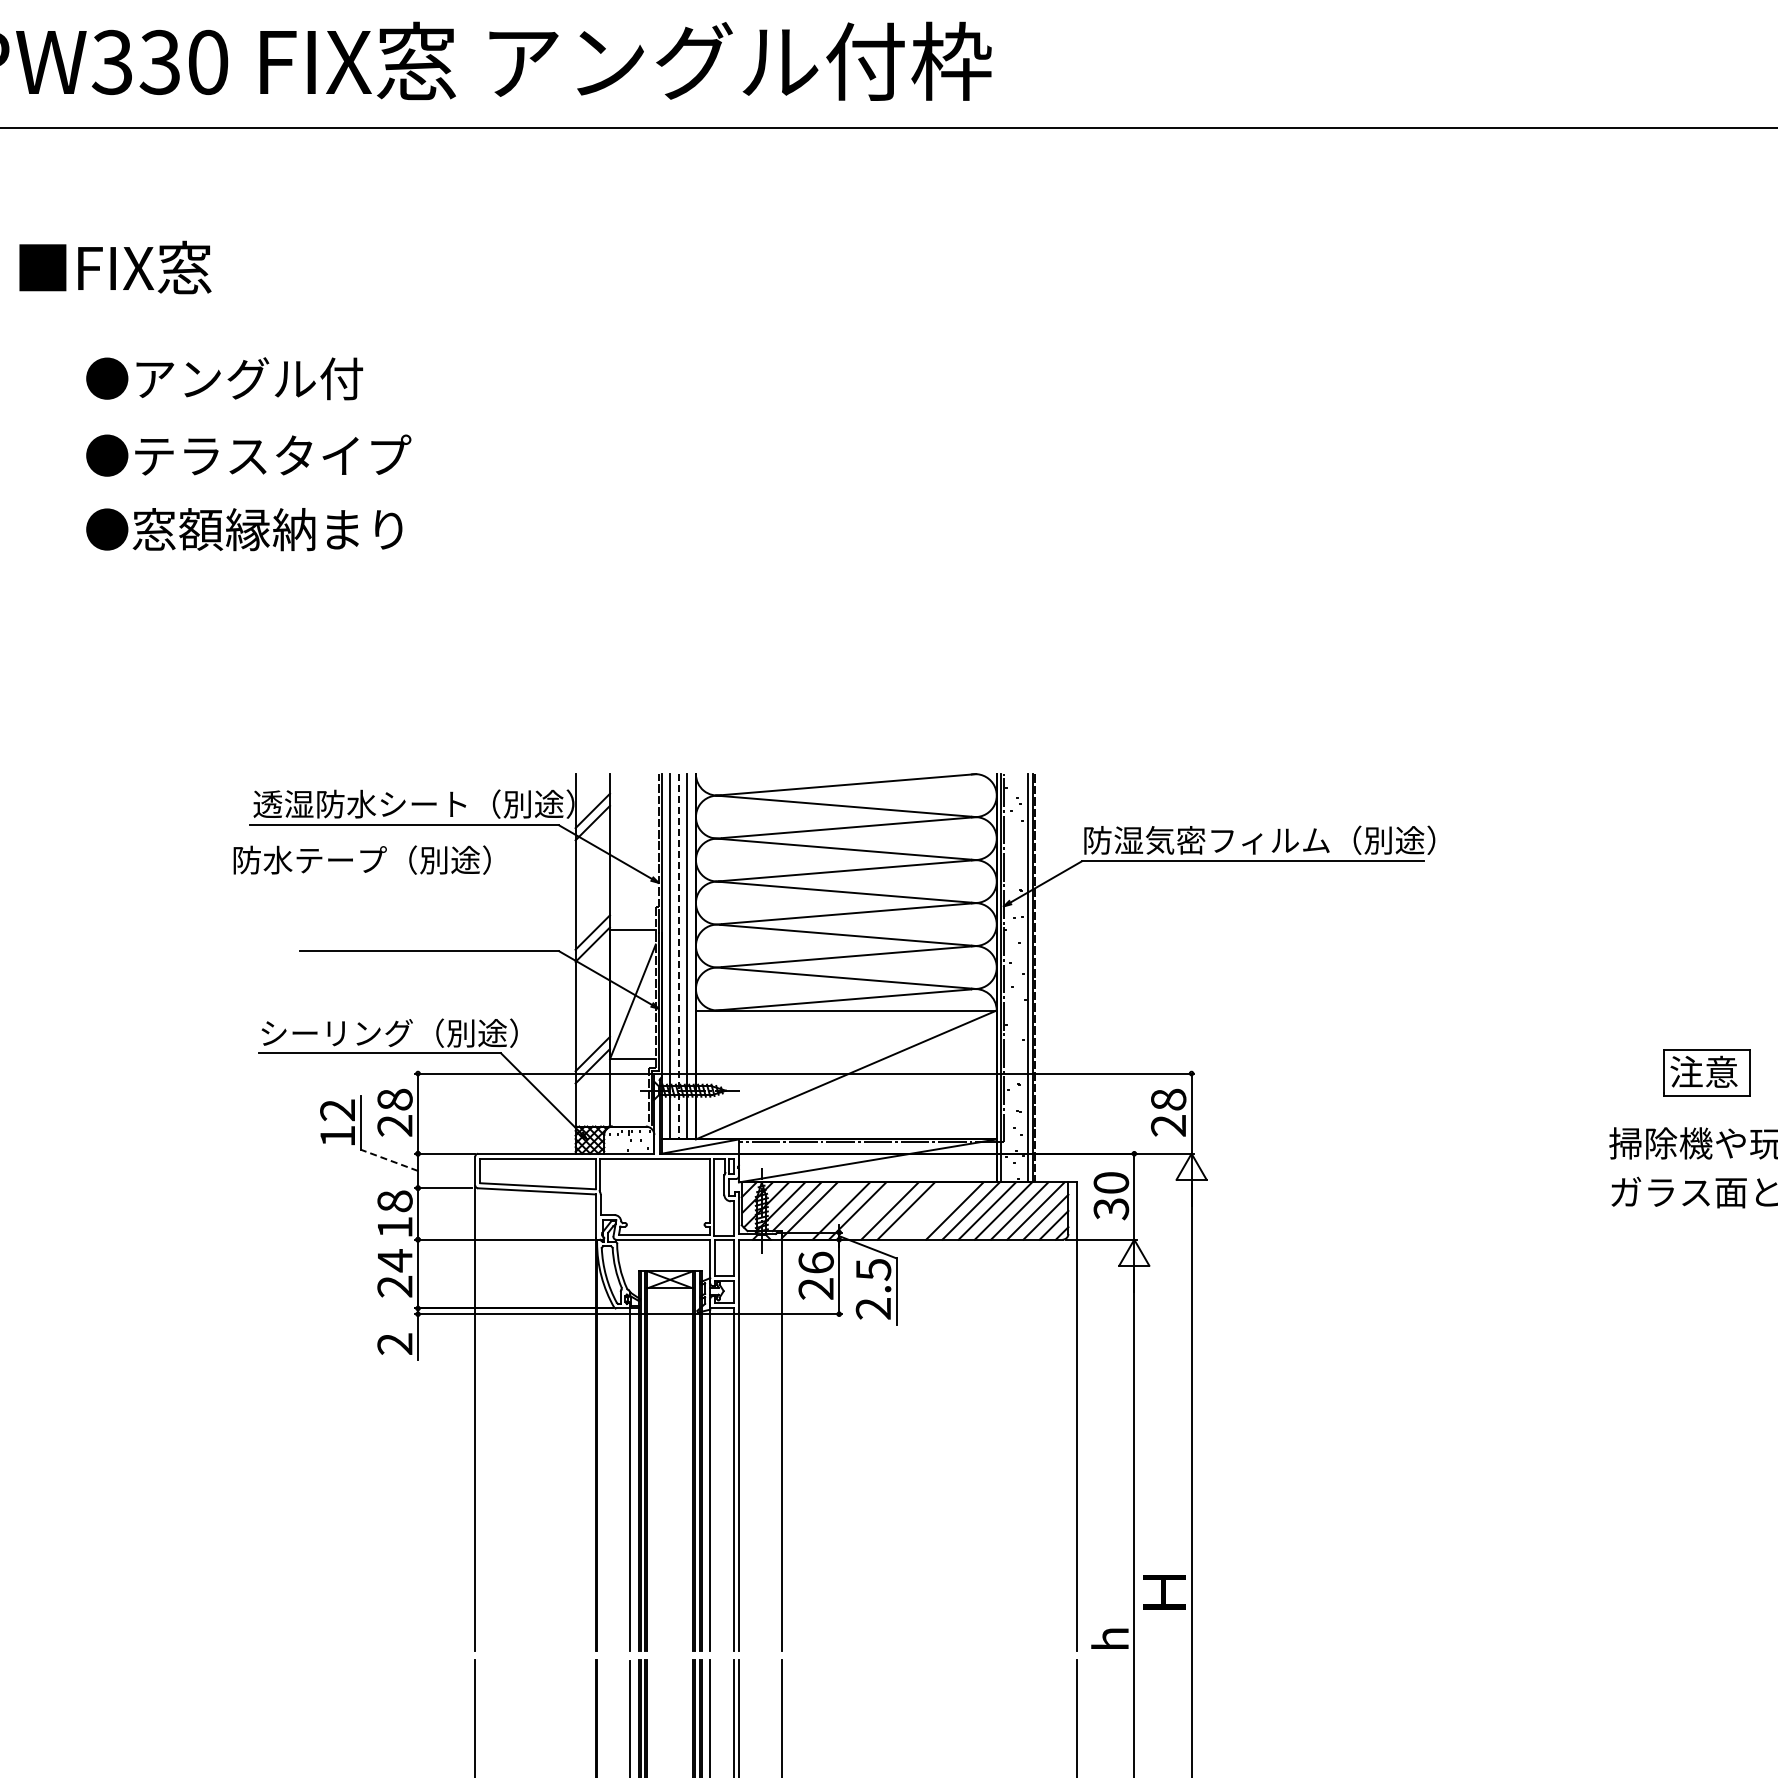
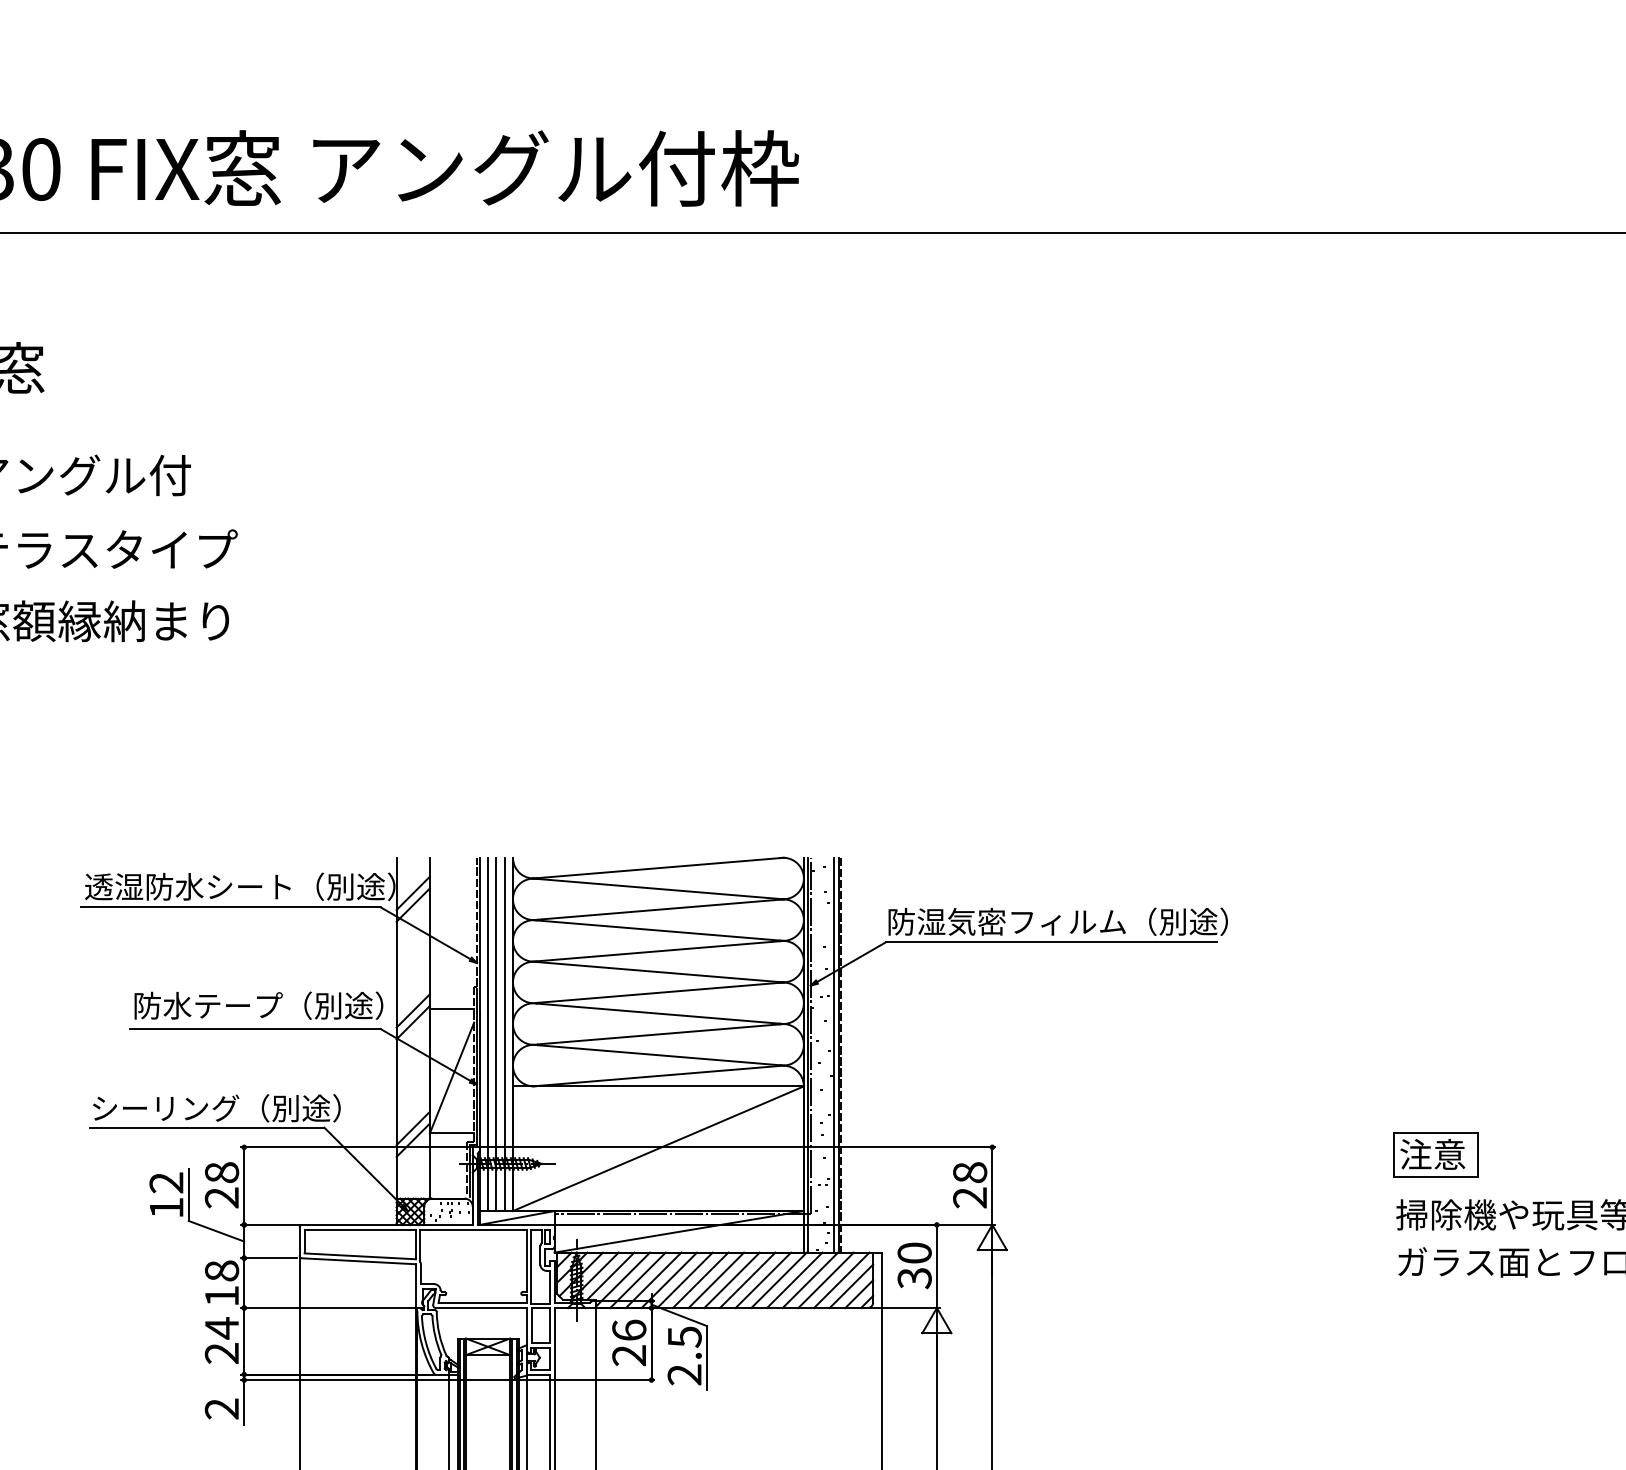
text: (361, 859) -> (258, 1005), moved
line: (678, 956) -> (496, 1034), dashed -> solid
part: (1706, 1072) -> (1435, 1155), moved
line: (389, 1160) -> (216, 1231), dashed -> solid
line: (824, 1210) -> (637, 1279), added
line: (873, 1210) -> (684, 1279), added
line: (922, 1210) -> (732, 1279), added
line: (938, 1210) -> (747, 1279), added

